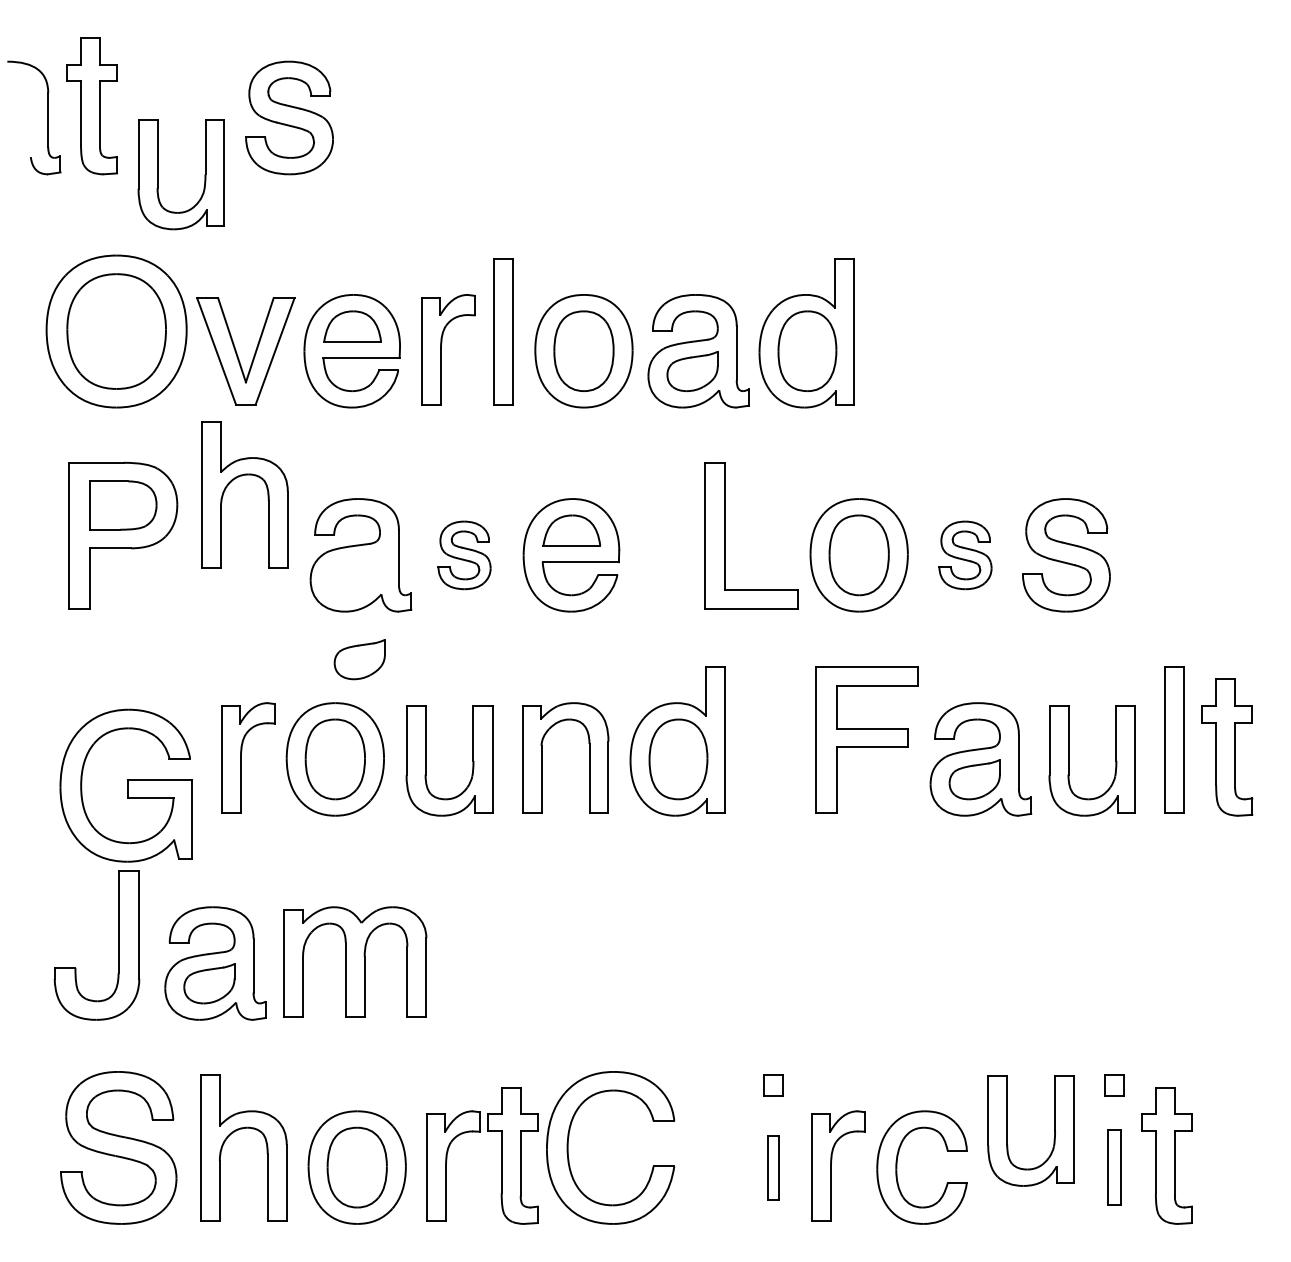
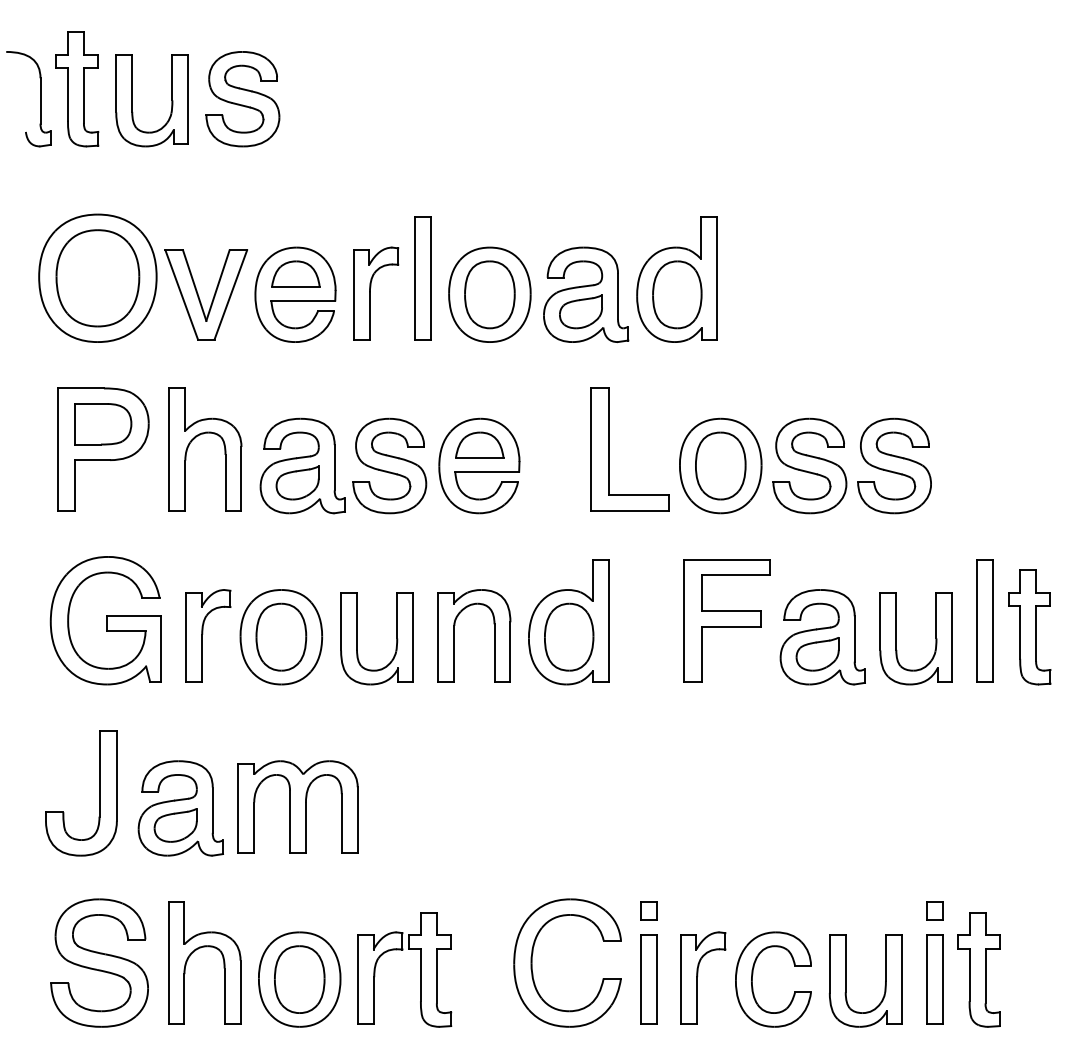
part: (158, 174) -> (133, 100), moved
part: (235, 479) -> (197, 436), moved
part: (464, 555) -> (389, 466), size x1.67
part: (965, 555) -> (809, 466), size x1.67
part: (359, 659) -> (297, 482), moved
part: (125, 785) -> (105, 620), moved
part: (1007, 1130) -> (845, 980), moved
part: (568, 1147) -> (532, 962), moved
part: (773, 1167) -> (648, 979), size x1.67
part: (1114, 1167) -> (934, 979), size x1.43

